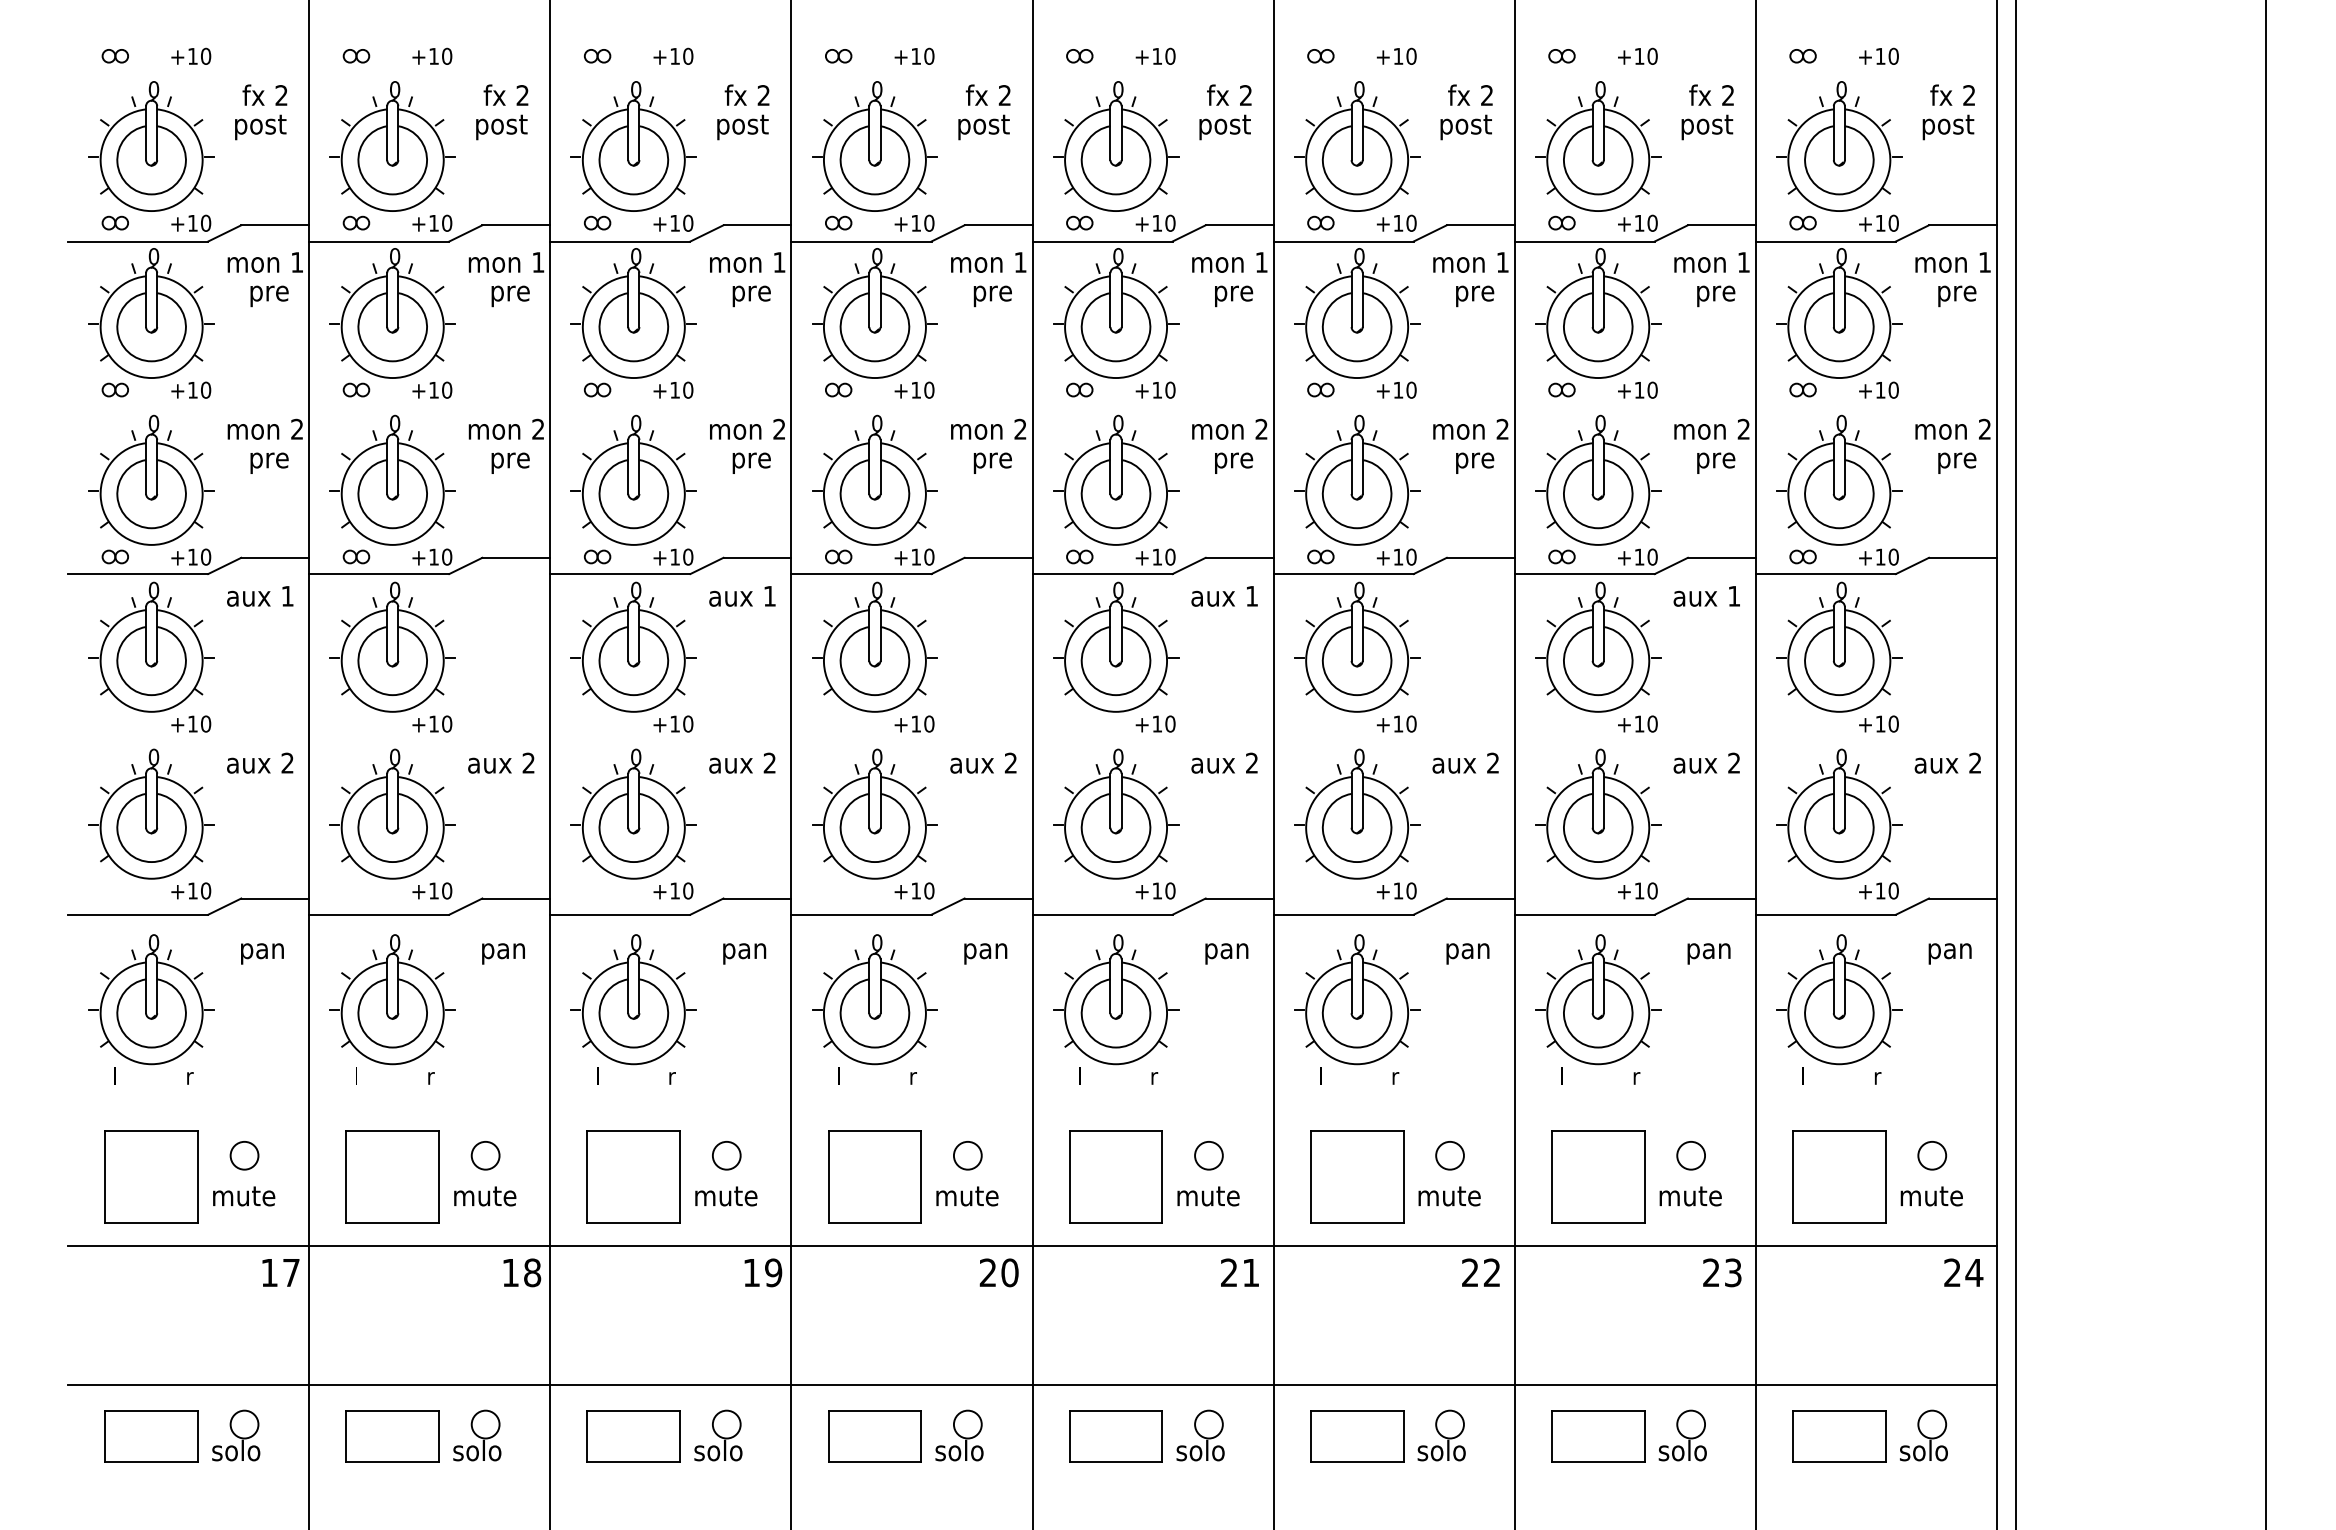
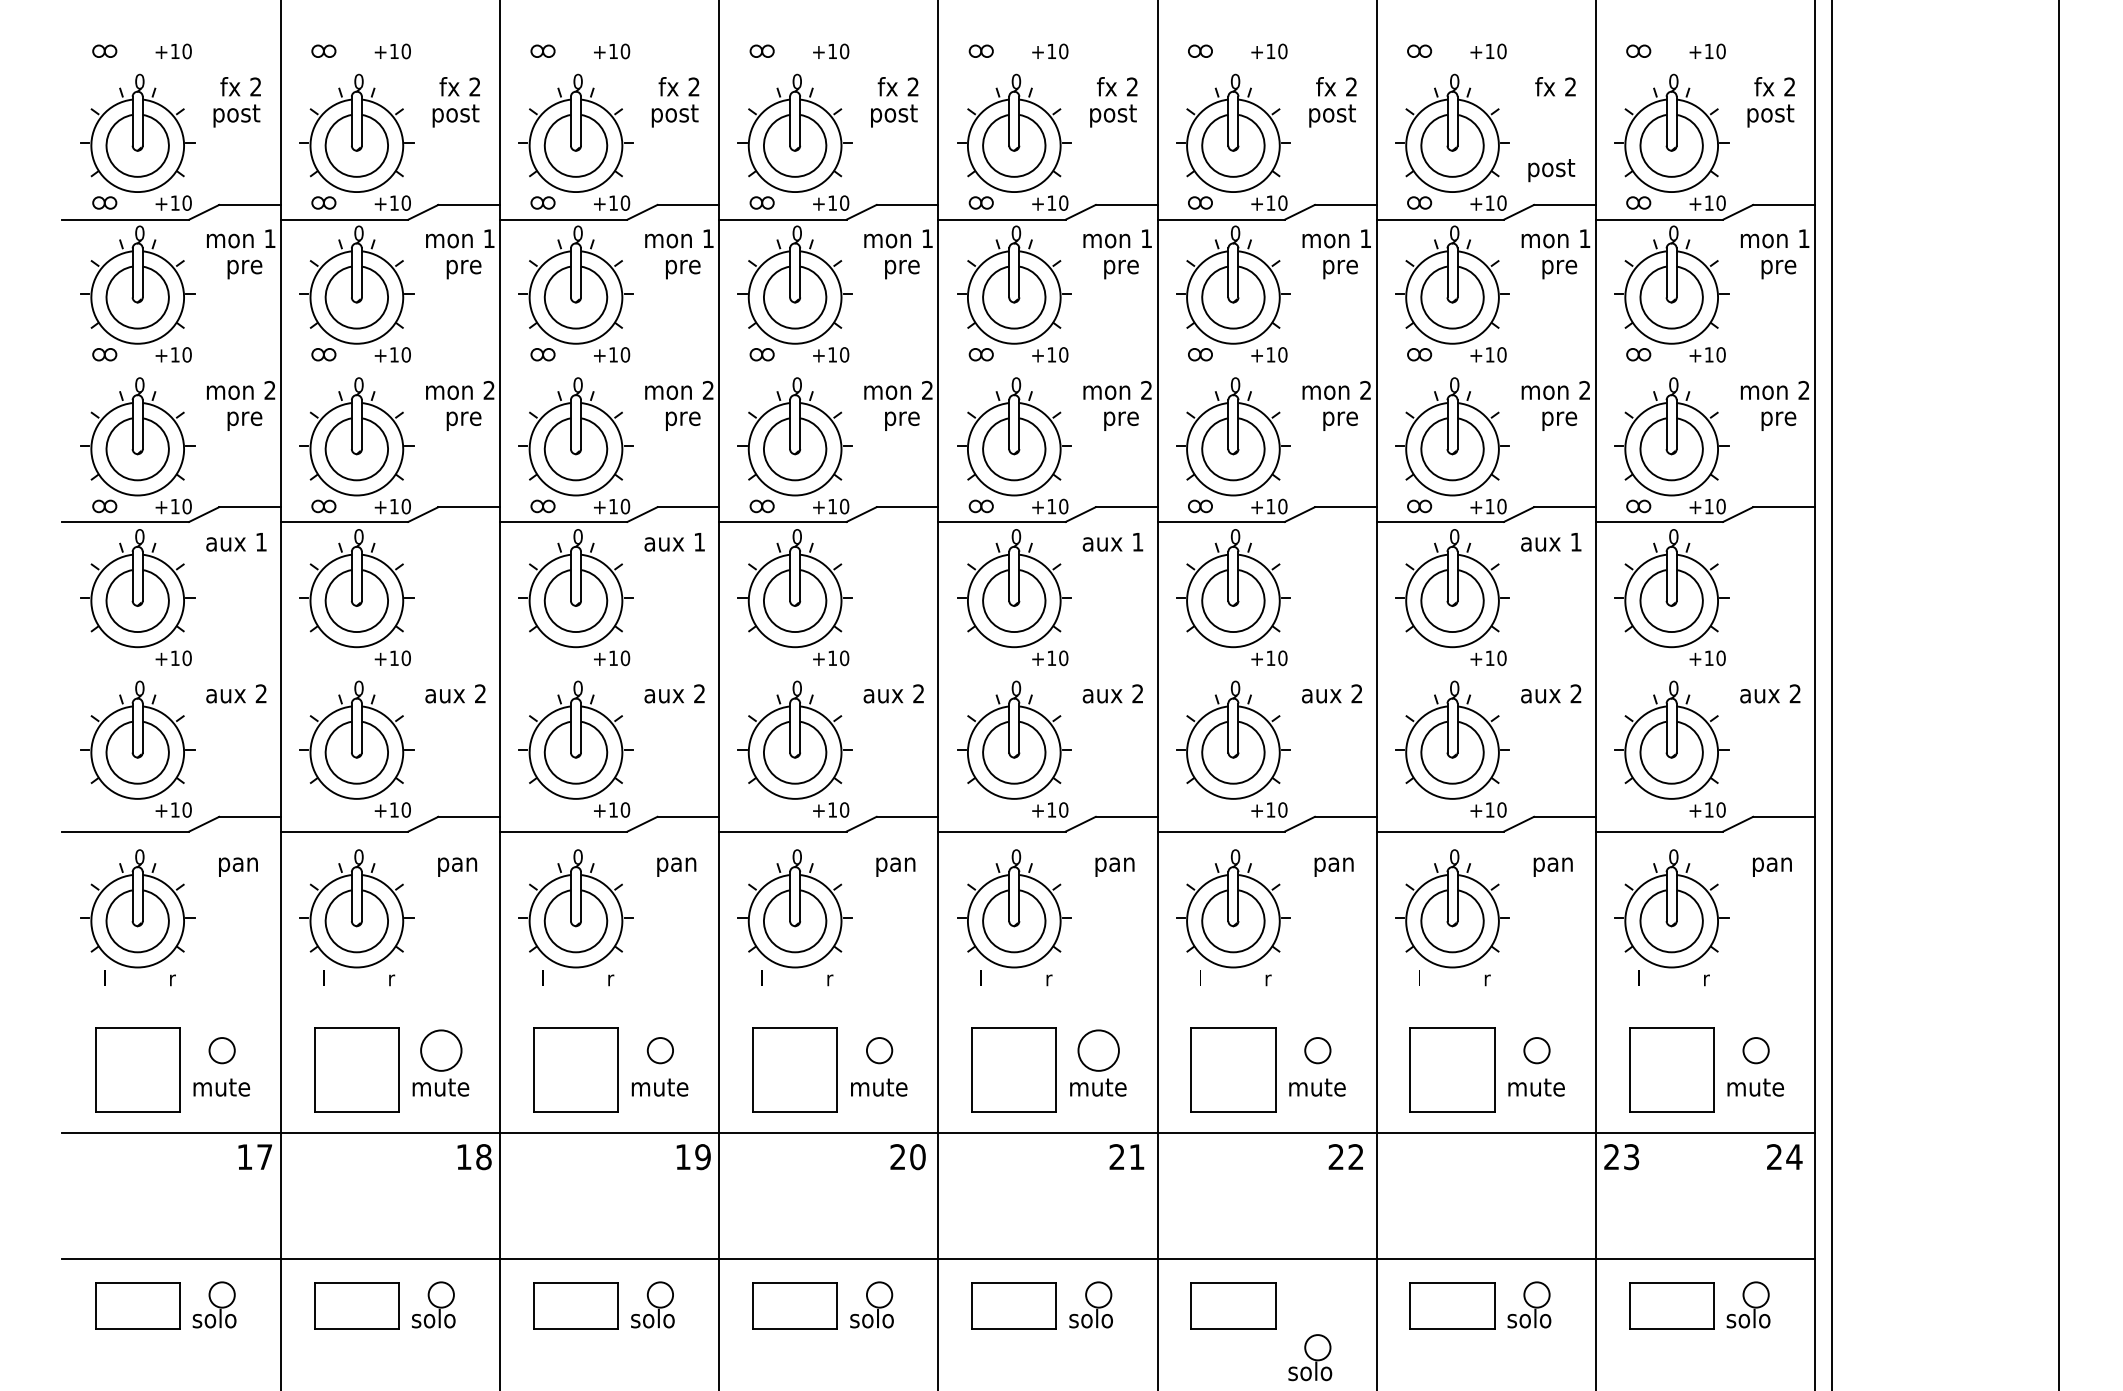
text: (1707, 127) -> (1551, 170), moved
circle: (485, 1155) -> (441, 1050), size x1.6
circle: (1208, 1155) -> (1098, 1050), size x1.6
text: (1722, 1272) -> (1621, 1156), moved
part: (1441, 1435) -> (1310, 1357), moved

